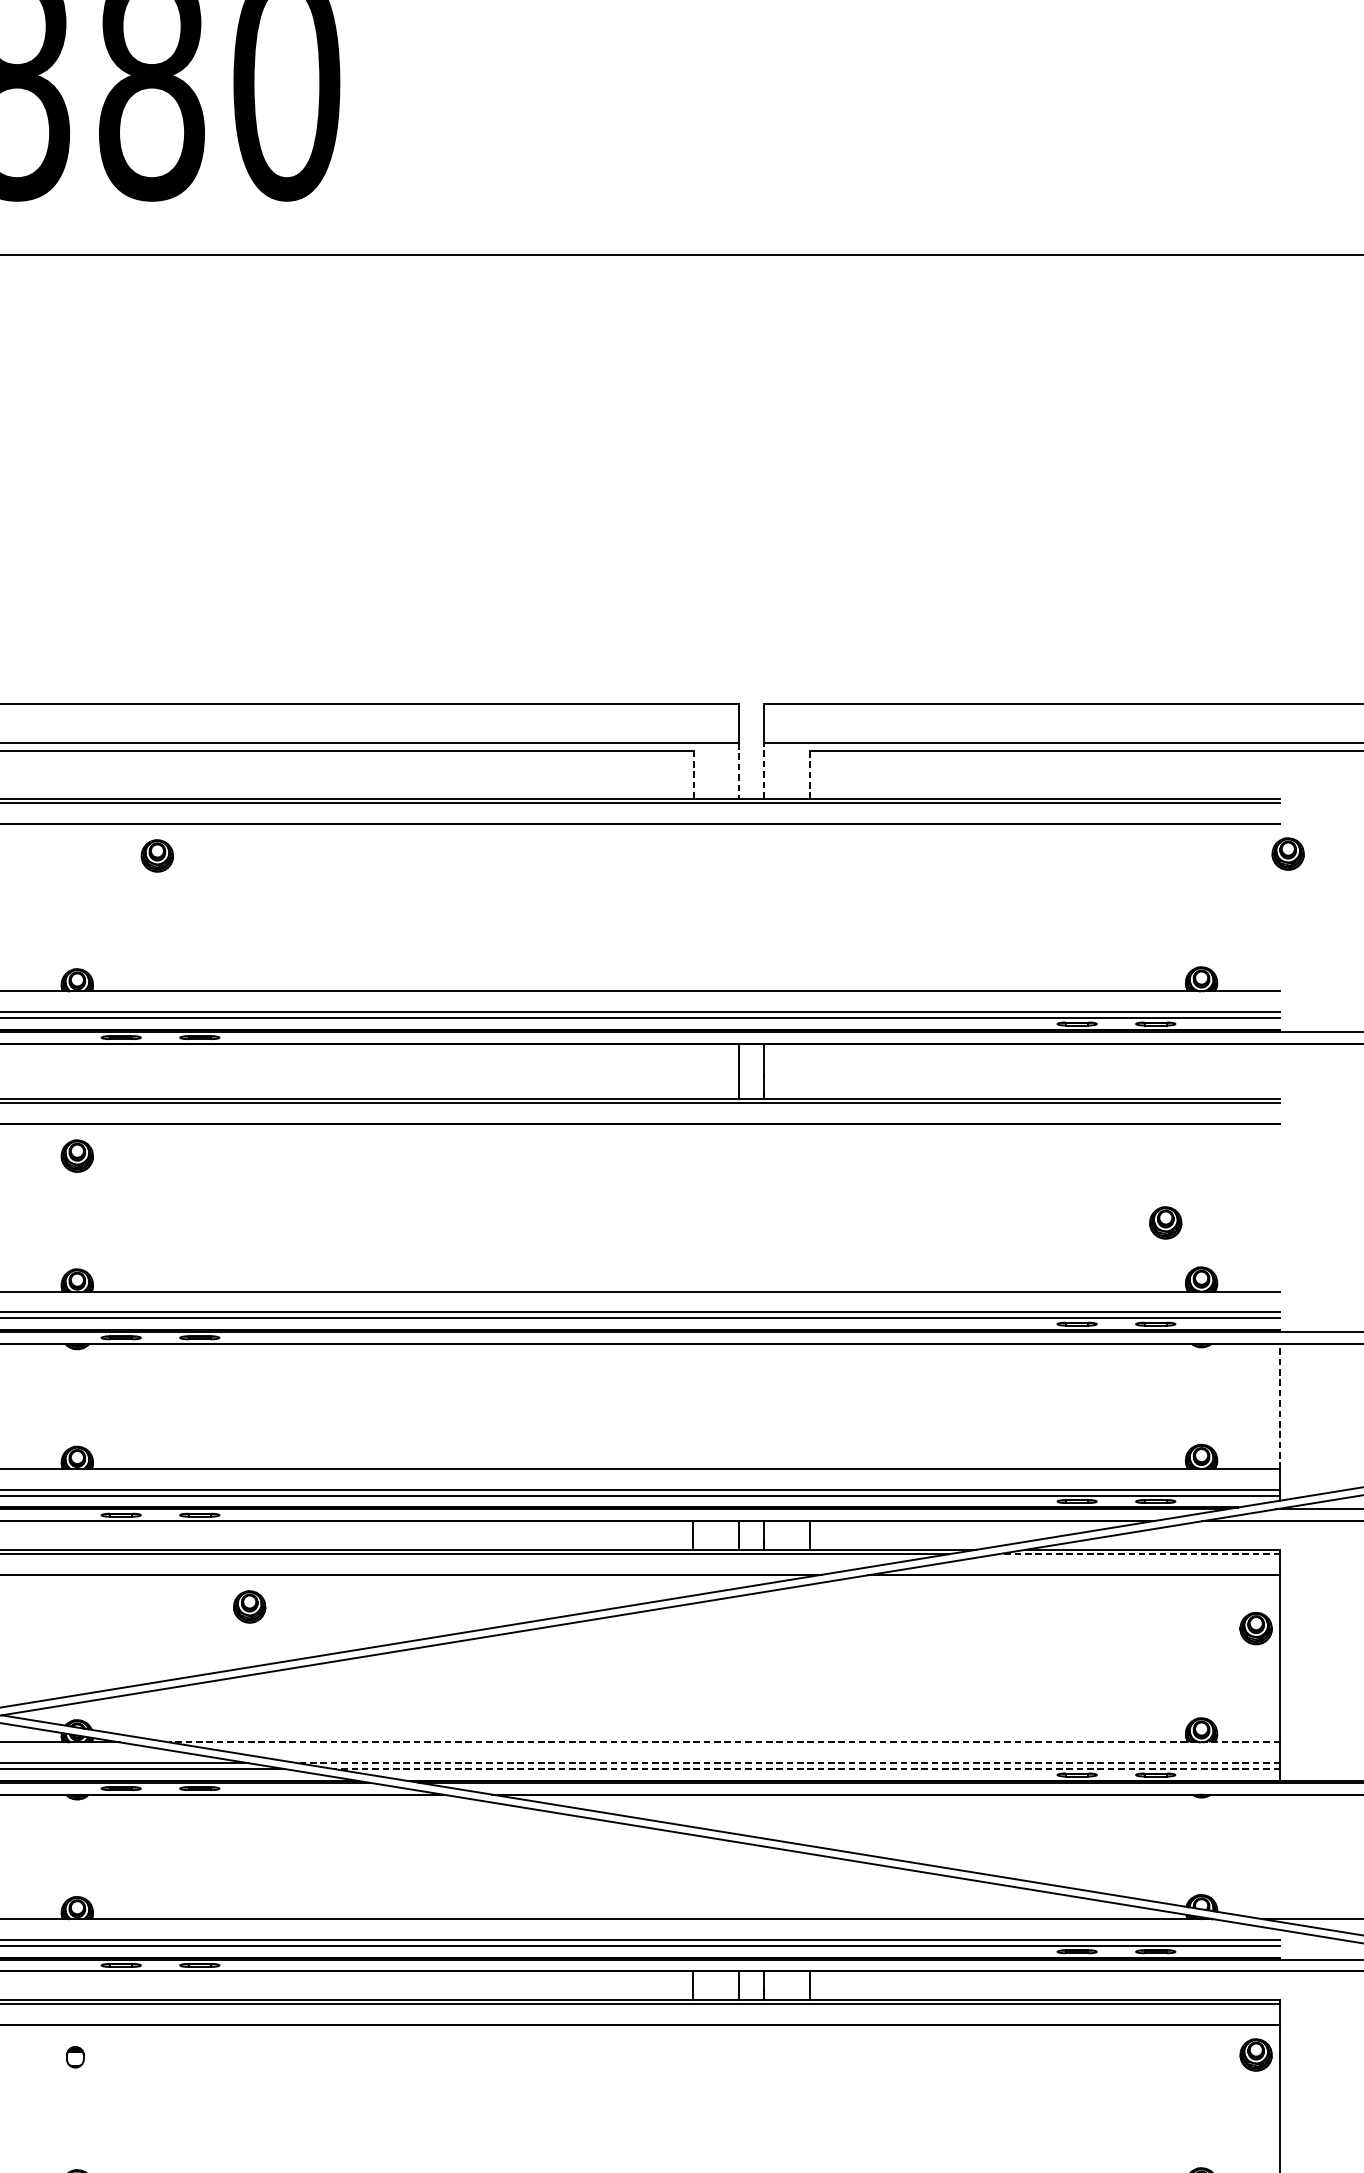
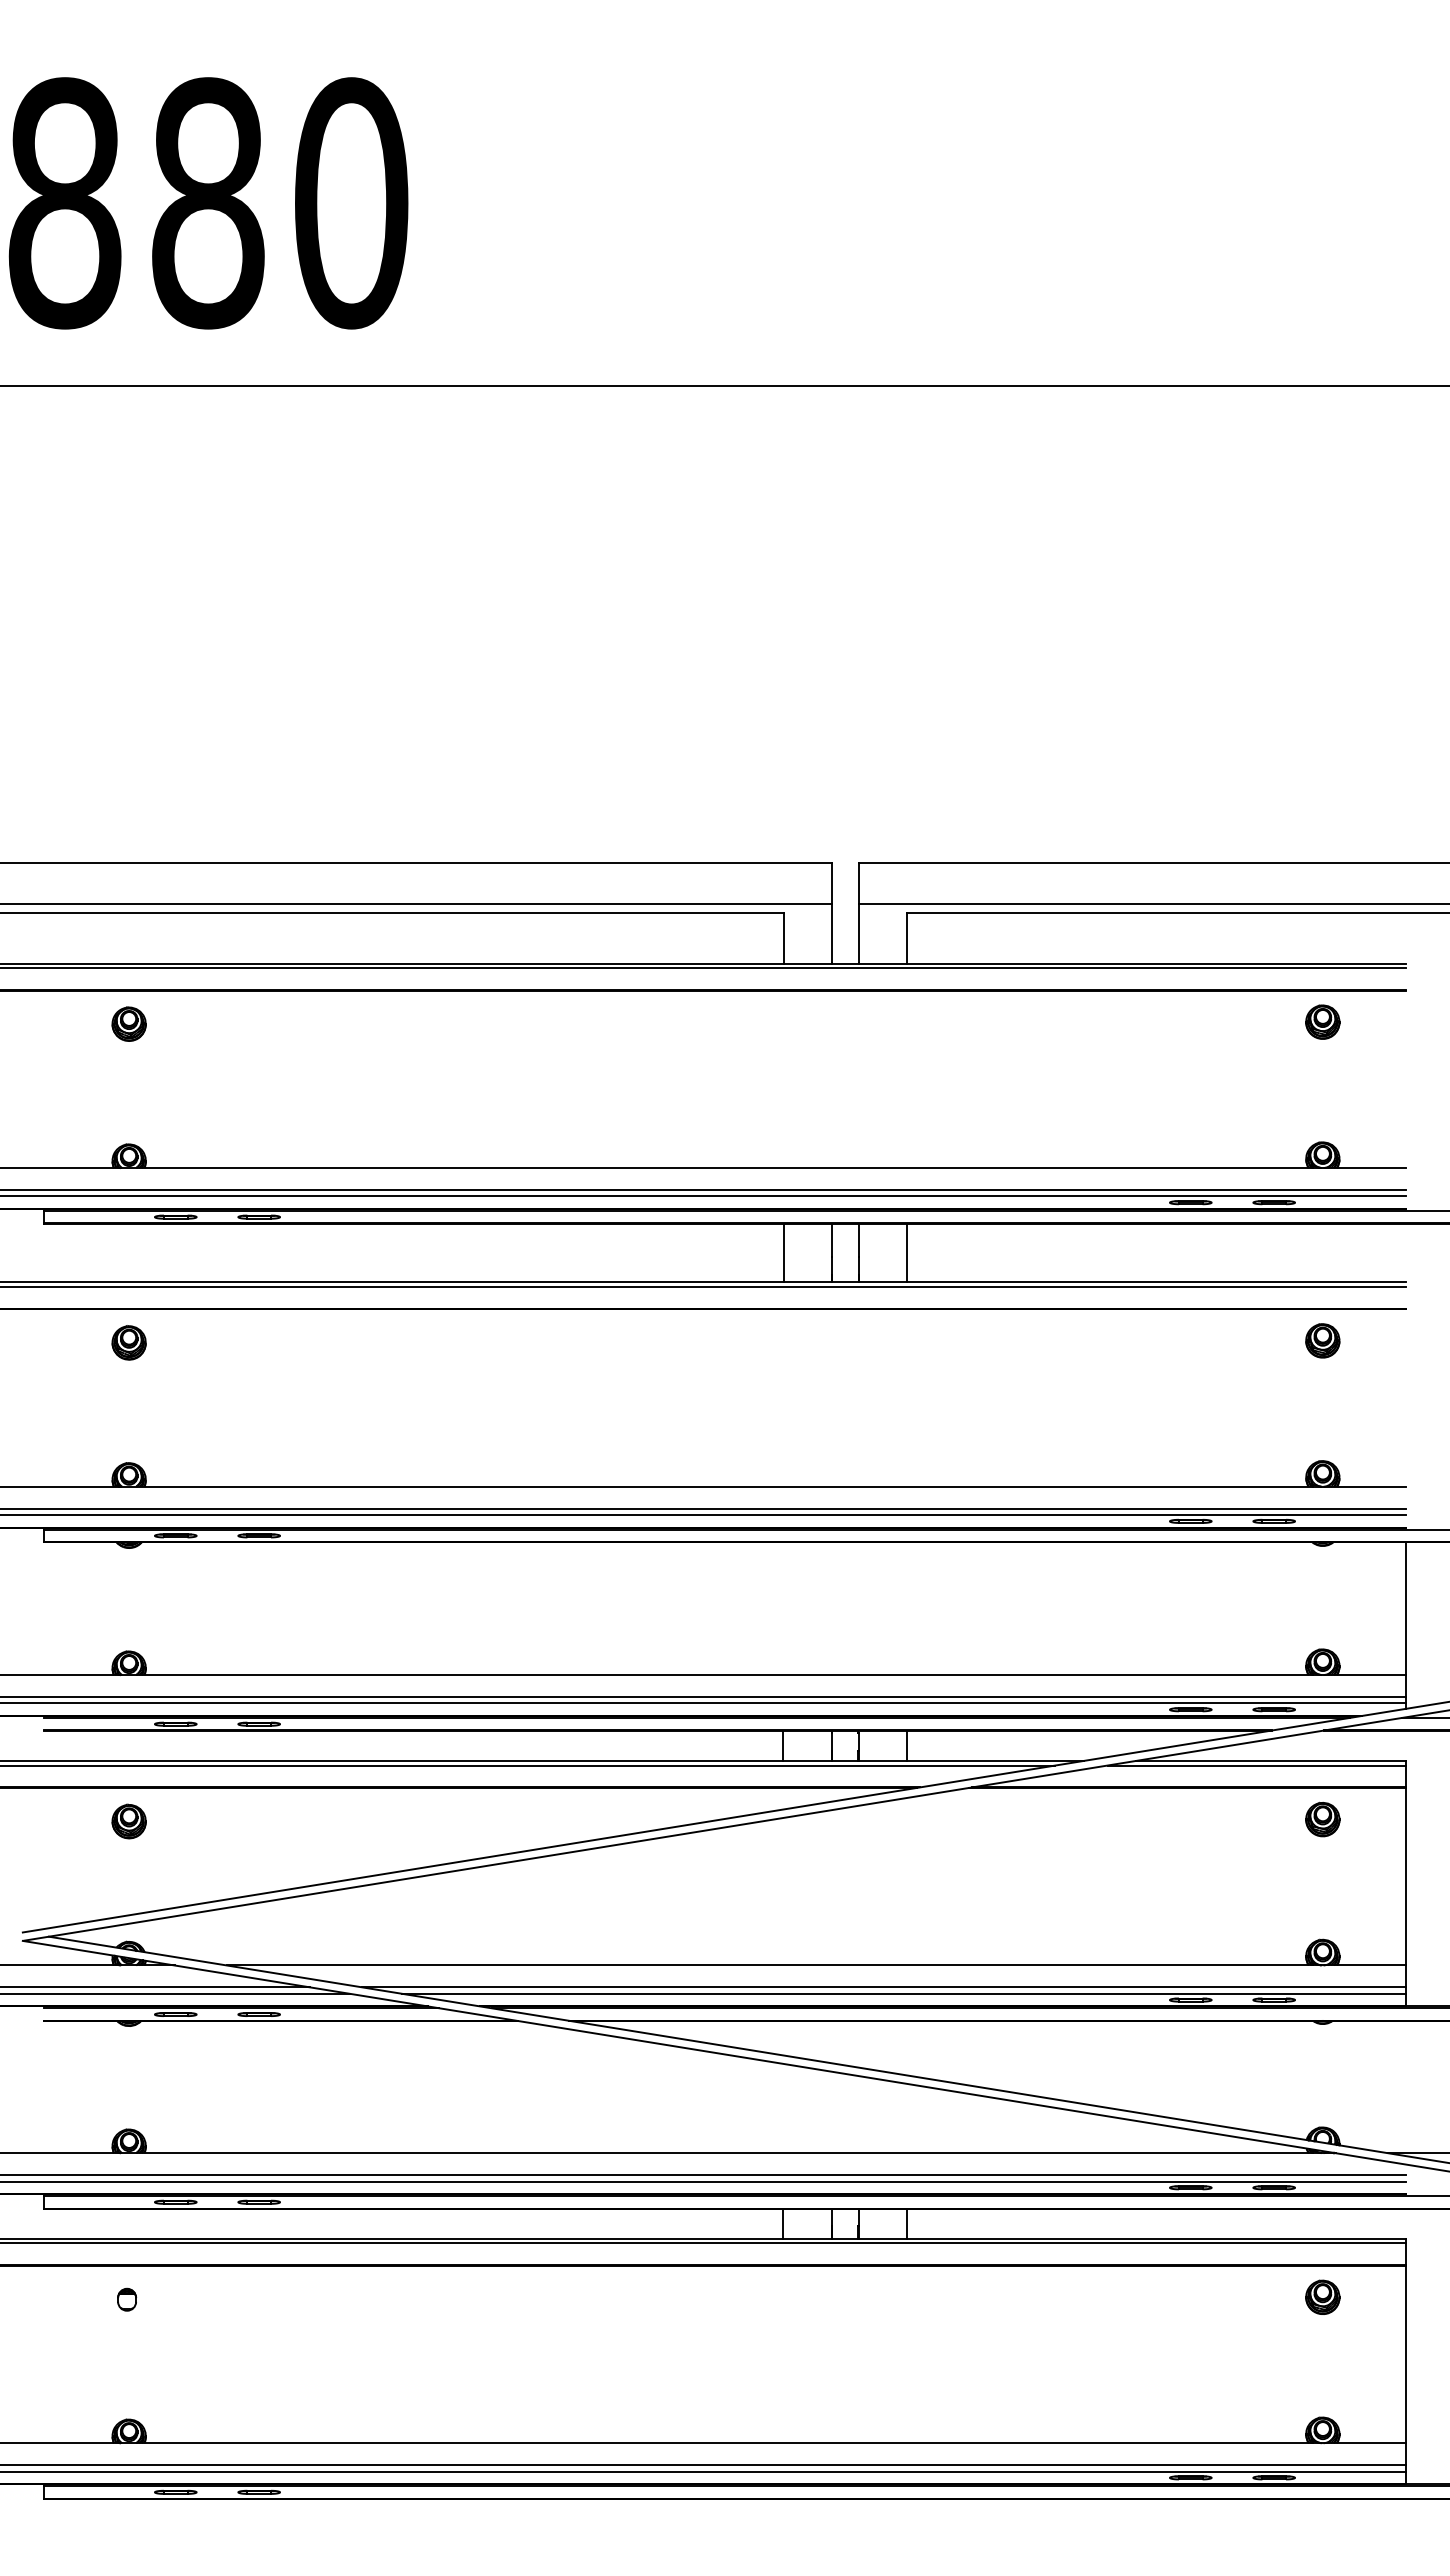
line: (764, 770) -> (858, 933), dashed -> solid
line: (739, 771) -> (832, 934), dashed -> solid
line: (693, 774) -> (783, 937), dashed -> solid
line: (810, 775) -> (907, 938), dashed -> solid
part: (1287, 853) -> (1322, 1021), moved
part: (156, 855) -> (128, 1023), moved
line: (693, 1070) -> (783, 1252), added
line: (810, 1070) -> (907, 1252), added
part: (1165, 1222) -> (1322, 1340), moved
line: (1280, 1406) -> (1406, 1608), dashed -> solid
line: (1139, 1554) -> (1256, 1765), dashed -> solid
part: (249, 1606) -> (128, 1821), moved
part: (1255, 1628) -> (1322, 1819), moved
line: (724, 1742) -> (816, 1965), dashed -> solid
line: (788, 1763) -> (884, 1987), dashed -> solid
line: (806, 1768) -> (903, 1993), dashed -> solid
part: (1255, 2054) -> (1322, 2296), moved

